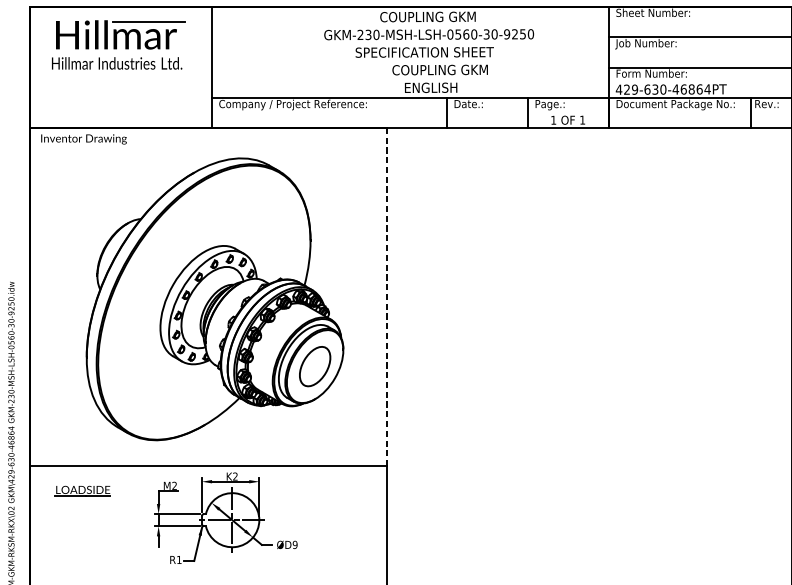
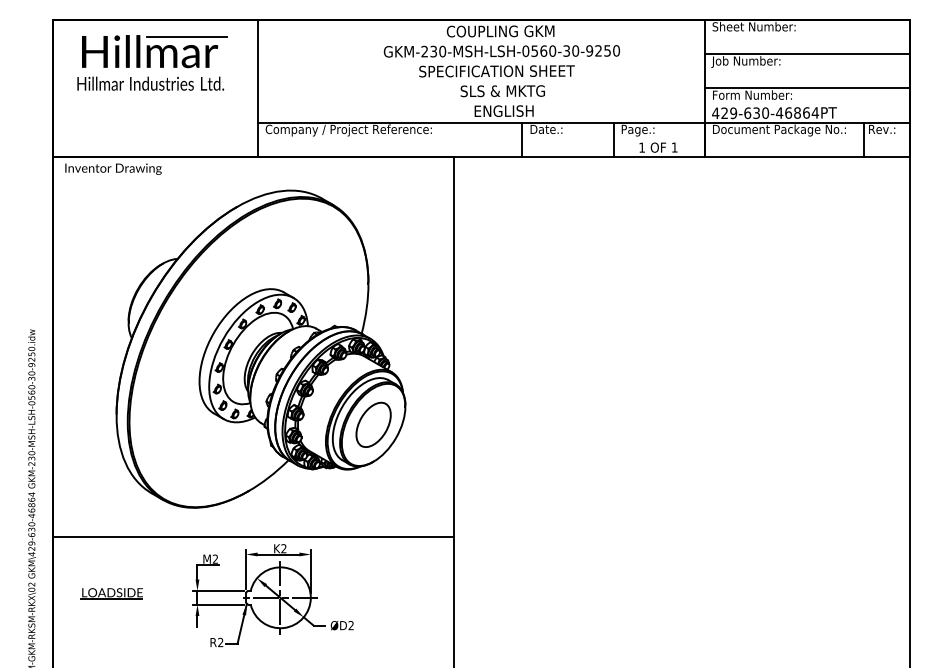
text: (440, 70) -> (514, 91), COUPLING GKM -> SLS & MKTG
line: (386, 296) -> (454, 346), dashed -> solid
part: (82, 490) -> (111, 593), moved
text: (294, 544) -> (350, 625), ØD9 -> ØD2
text: (179, 559) -> (220, 641), R1 -> R2

